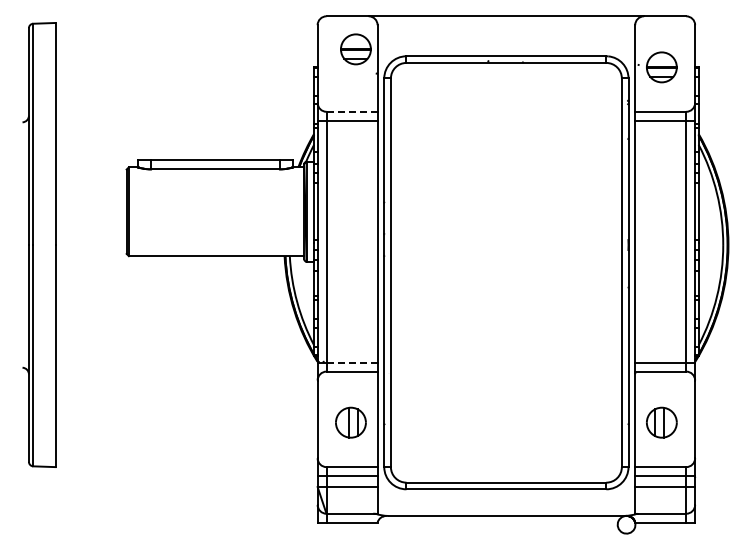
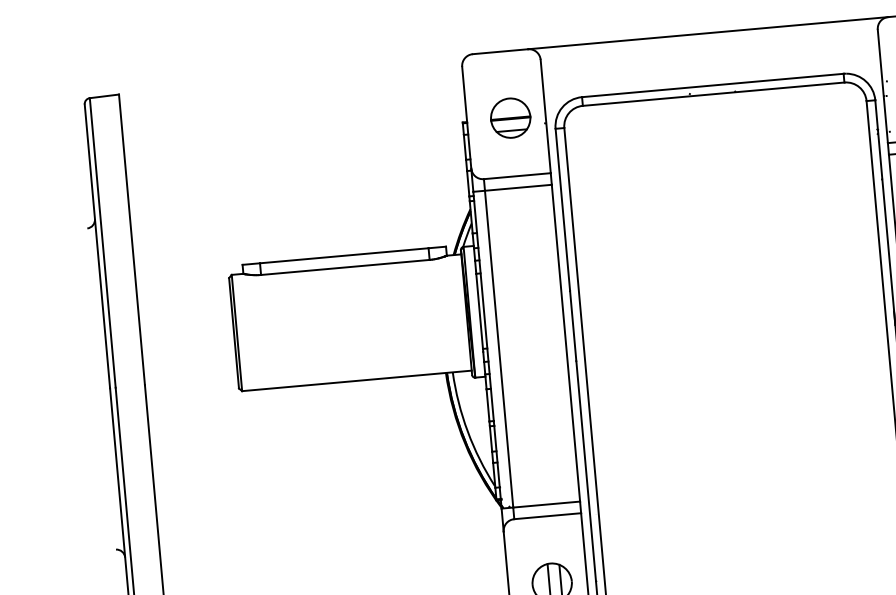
part: (355, 49) -> (510, 118), moved
line: (352, 111) -> (517, 175), dashed -> solid
line: (352, 362) -> (547, 504), dashed -> solid

